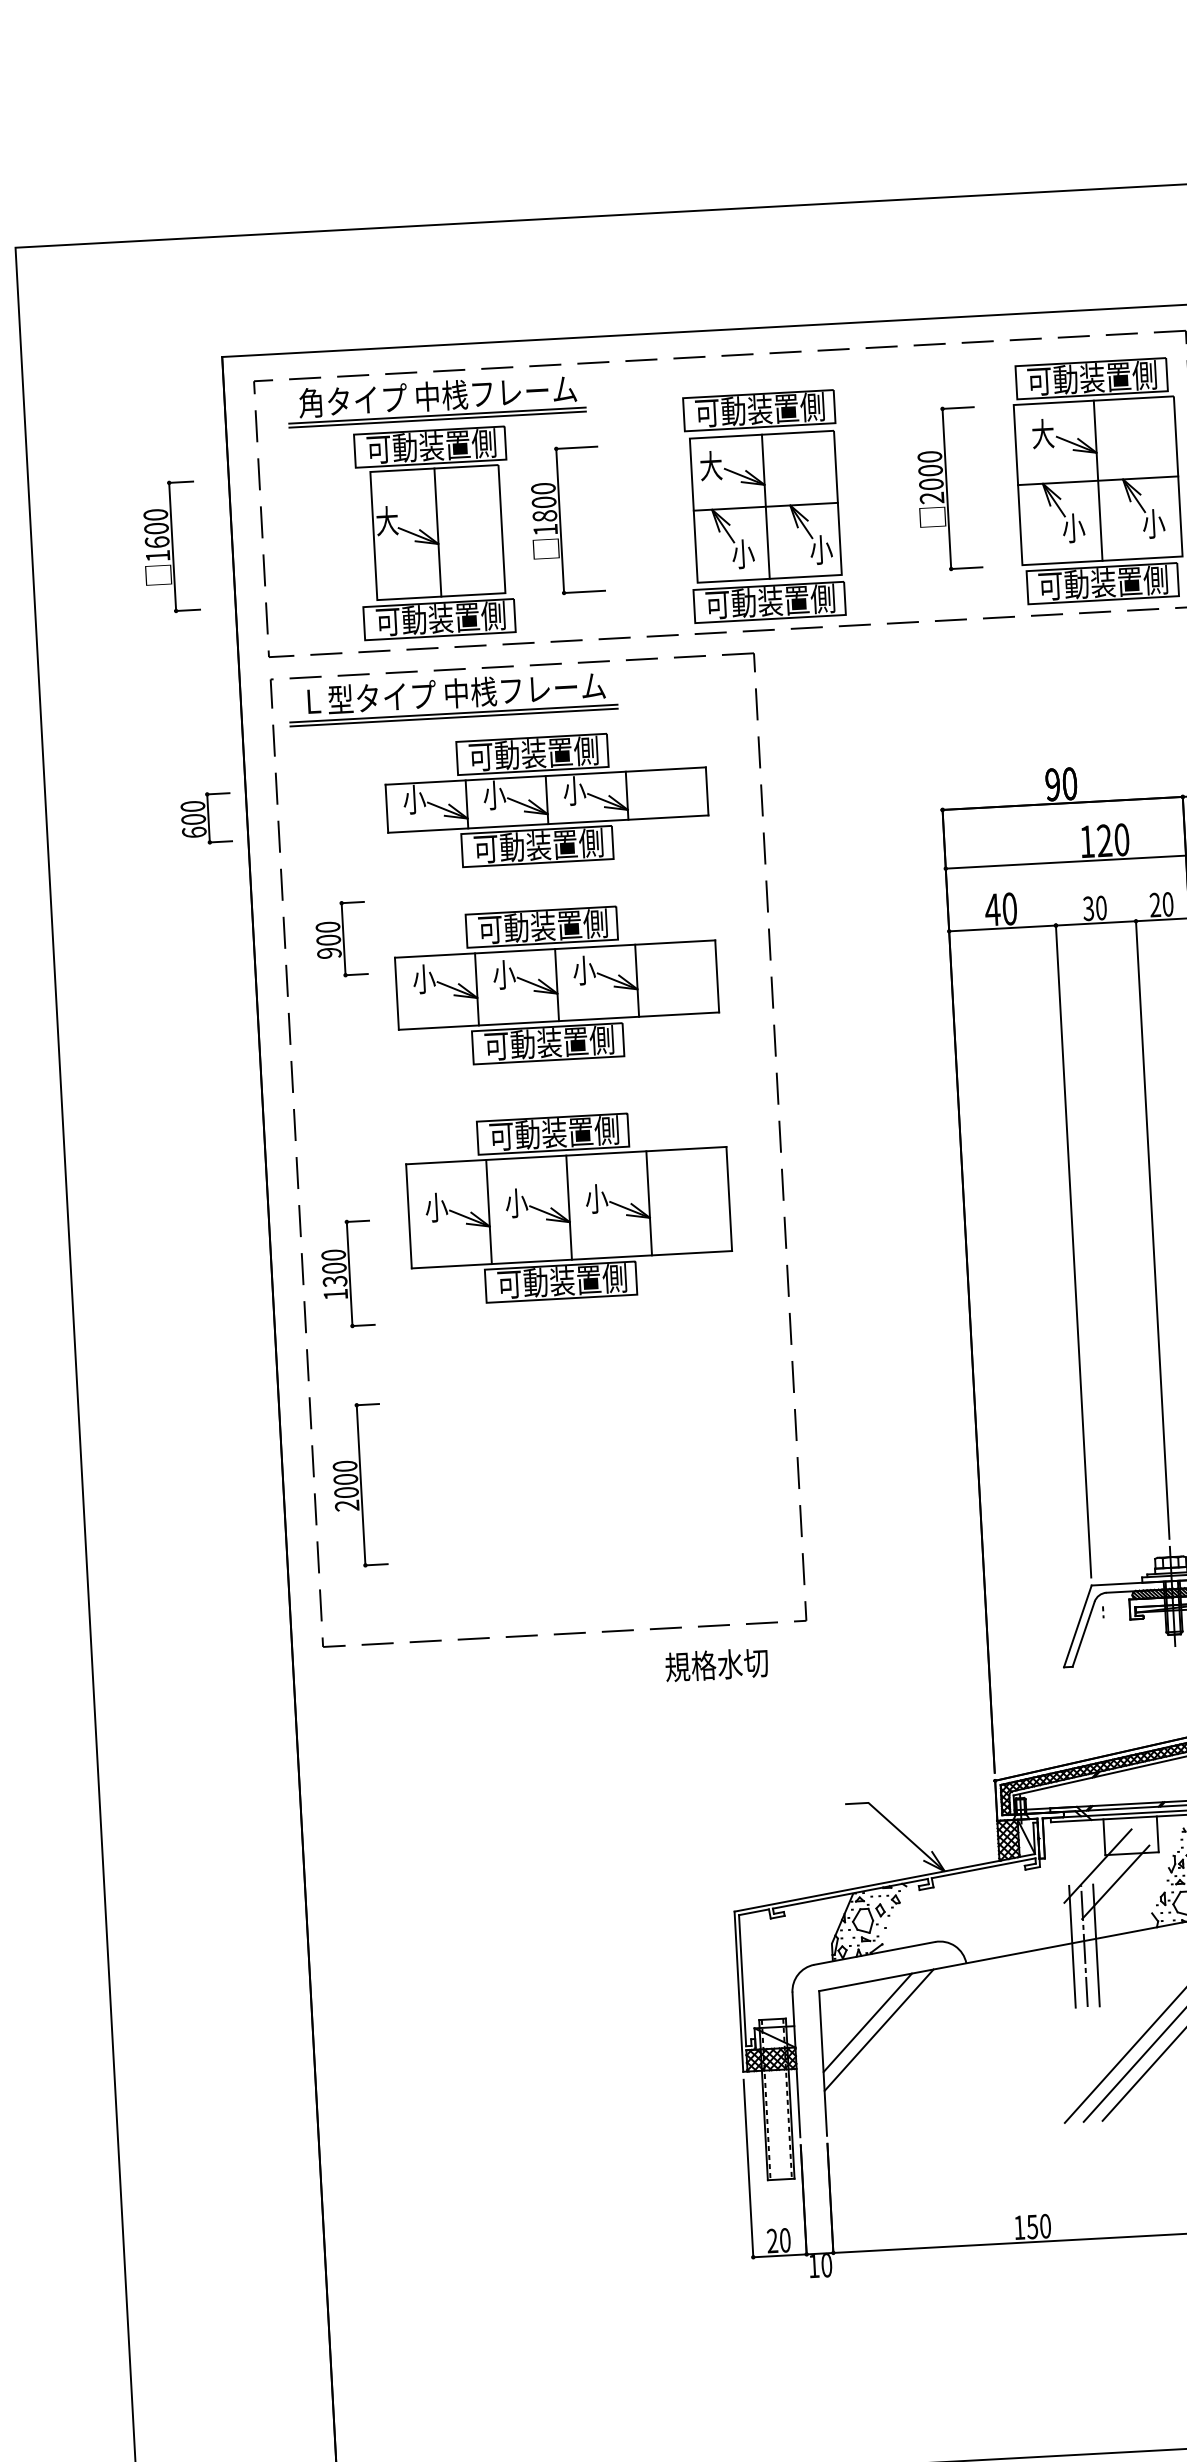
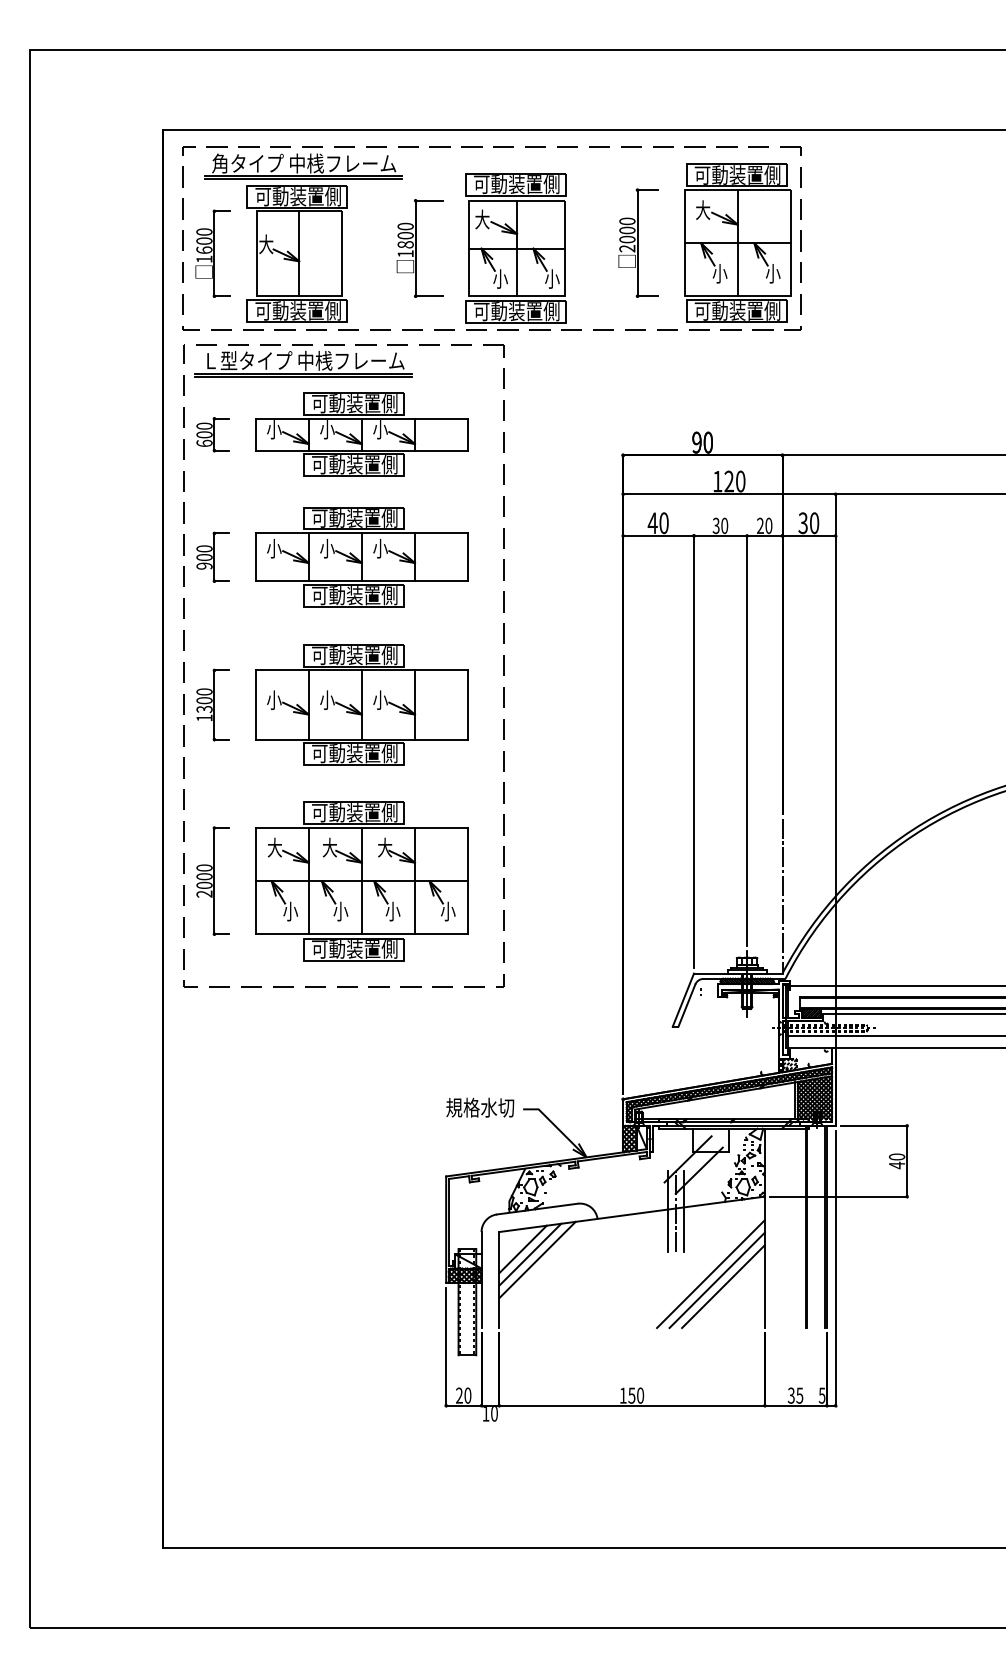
part: (566, 520) -> (419, 248), moved
part: (169, 546) -> (212, 253), moved
part: (205, 818) -> (212, 434), moved
part: (340, 938) -> (212, 556), moved
part: (346, 1273) -> (212, 704), moved
part: (582, 1473) -> (361, 881), added
text: (717, 1664) -> (480, 1107), moved
line: (855, 2015) -> (522, 1249), added

